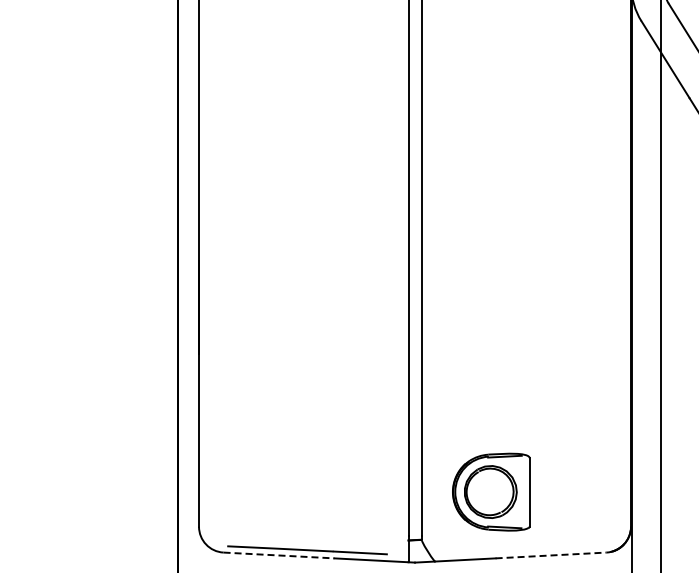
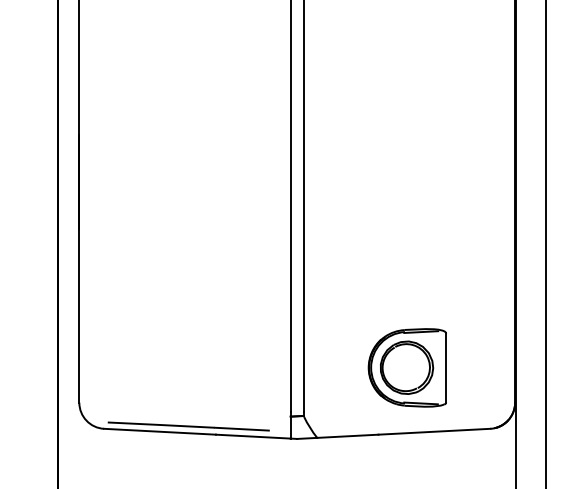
part: (491, 491) -> (407, 367), moved
line: (279, 555) -> (160, 431), dashed -> solid
line: (551, 555) -> (434, 431), dashed -> solid

